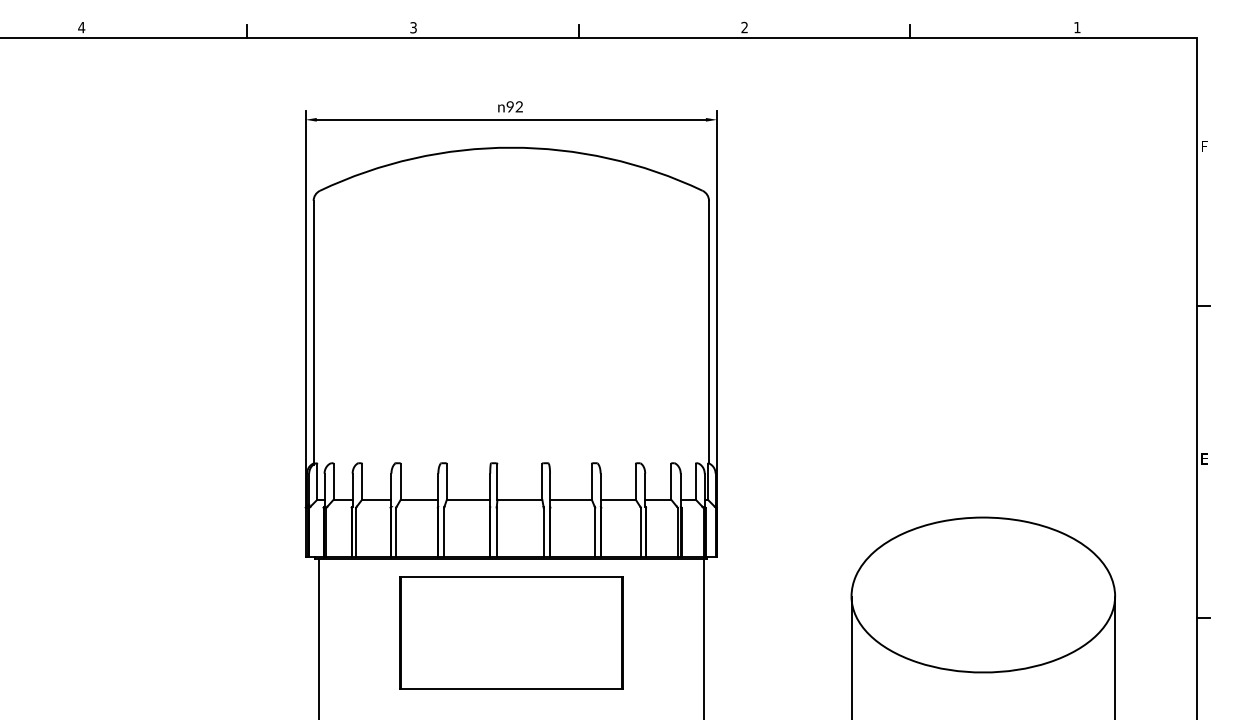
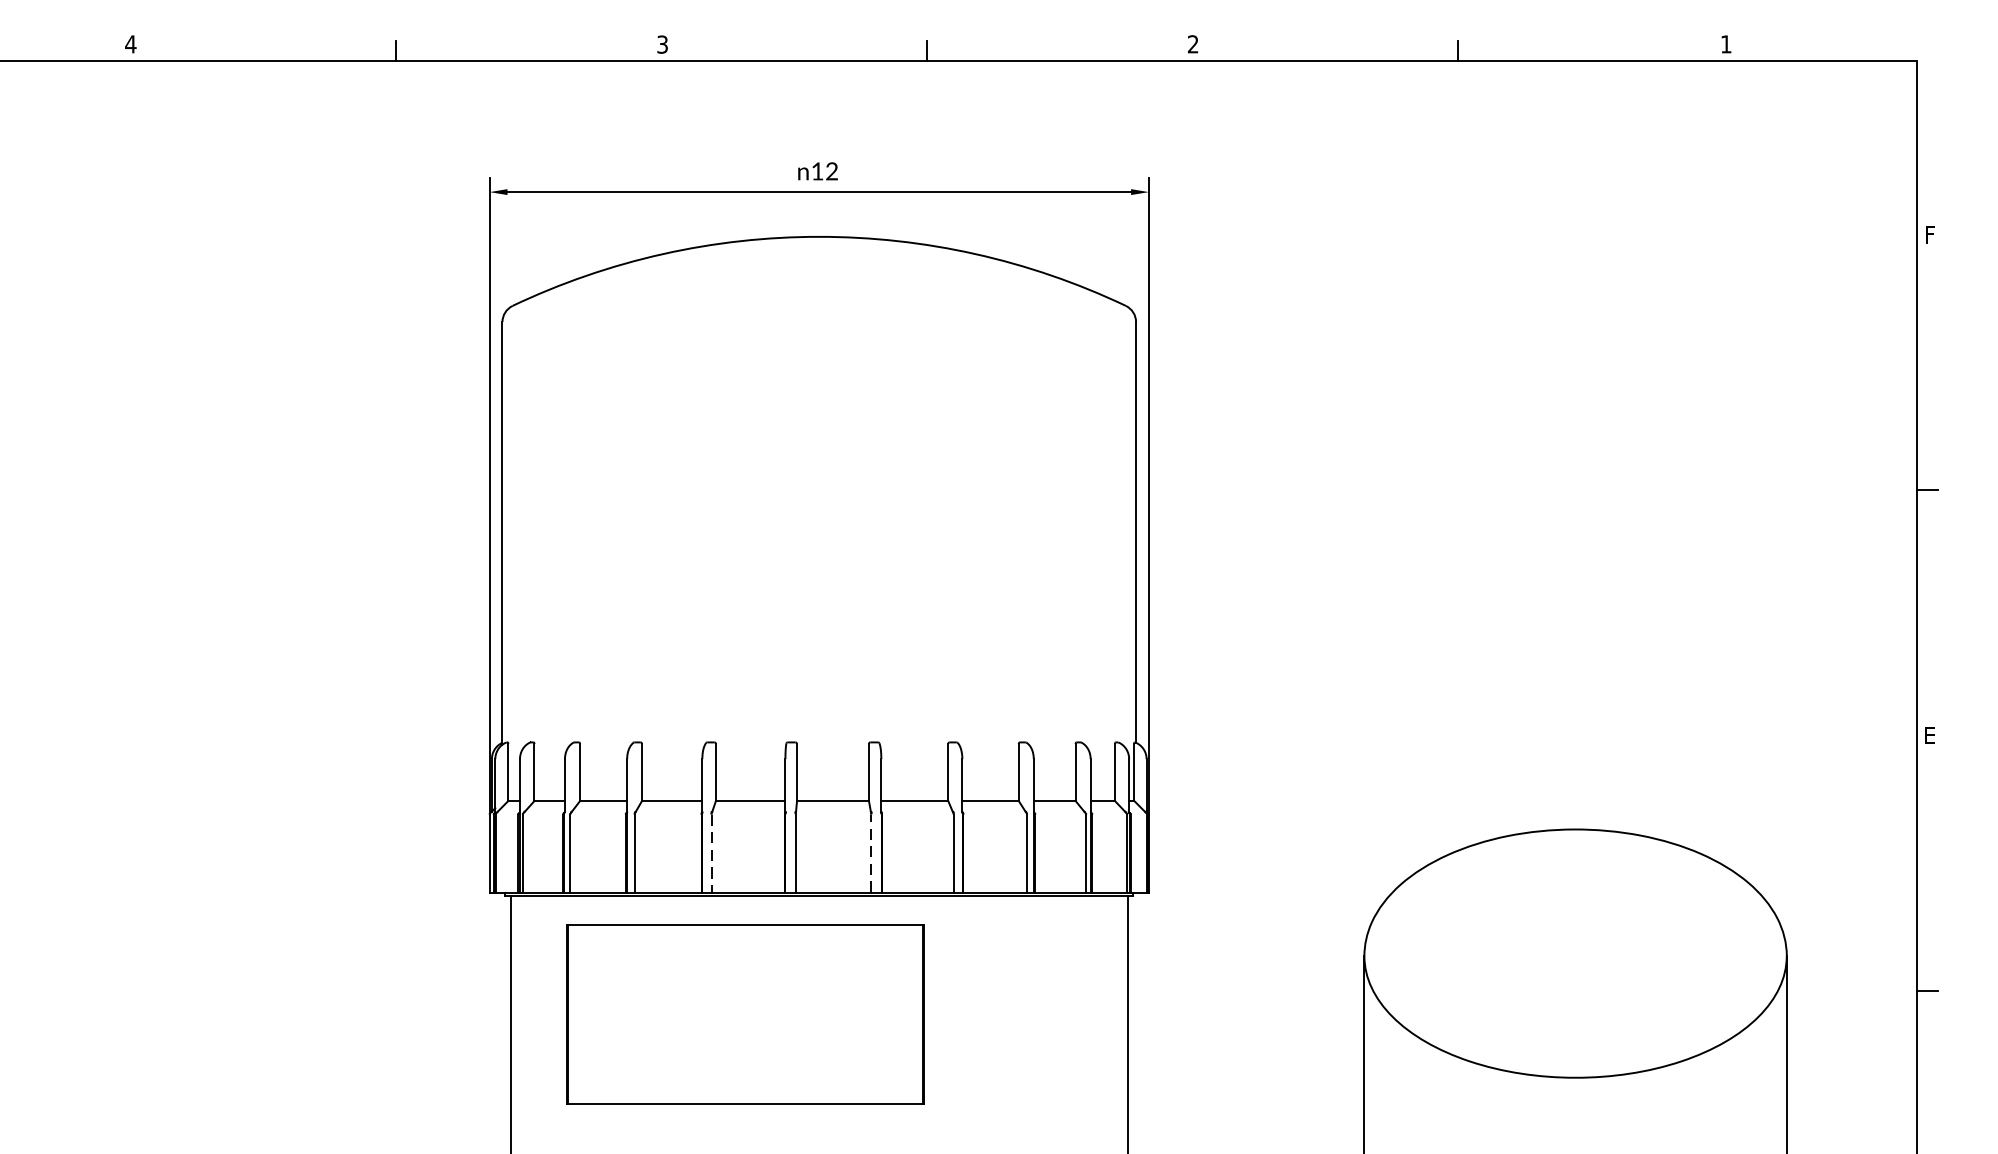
text: (509, 106) -> (816, 170), 92 -> 12
line: (543, 532) -> (870, 853), solid -> dashed
line: (444, 533) -> (712, 855), solid -> dashed
part: (511, 632) -> (745, 1013), moved

